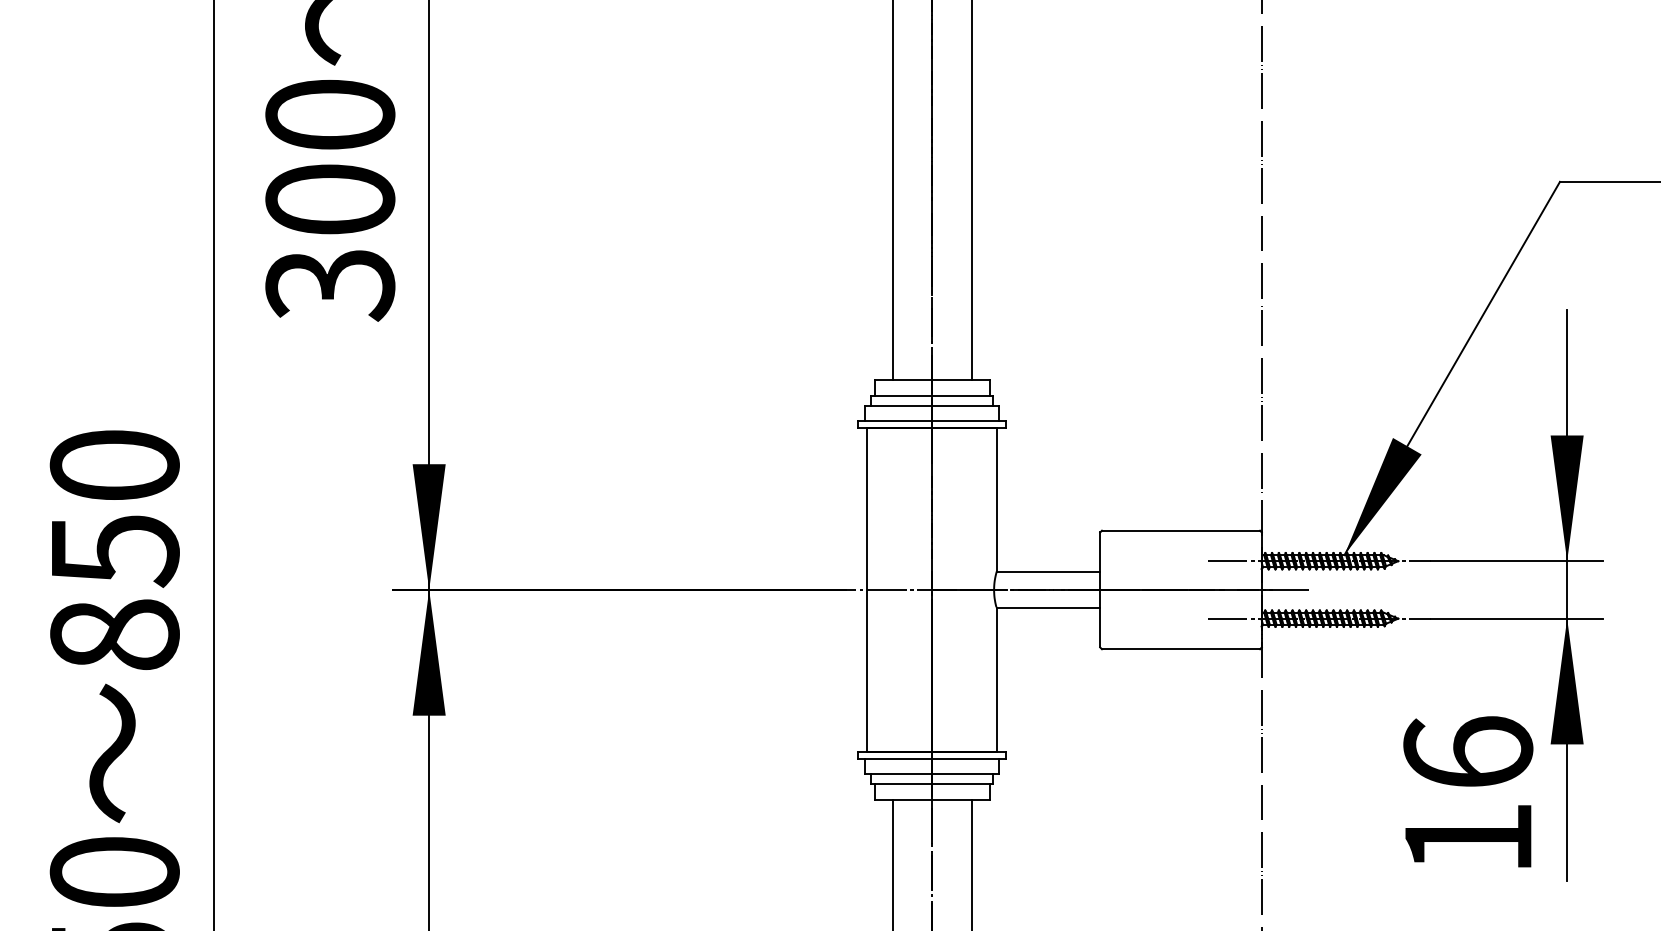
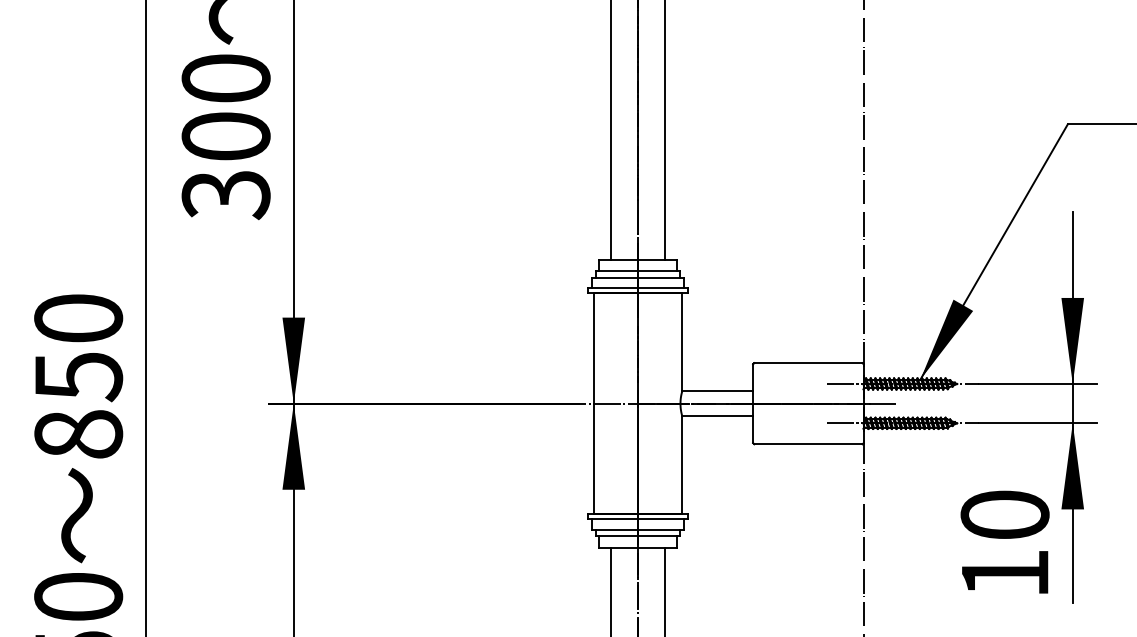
text: (1467, 751) -> (1004, 514), 16 -> 10

